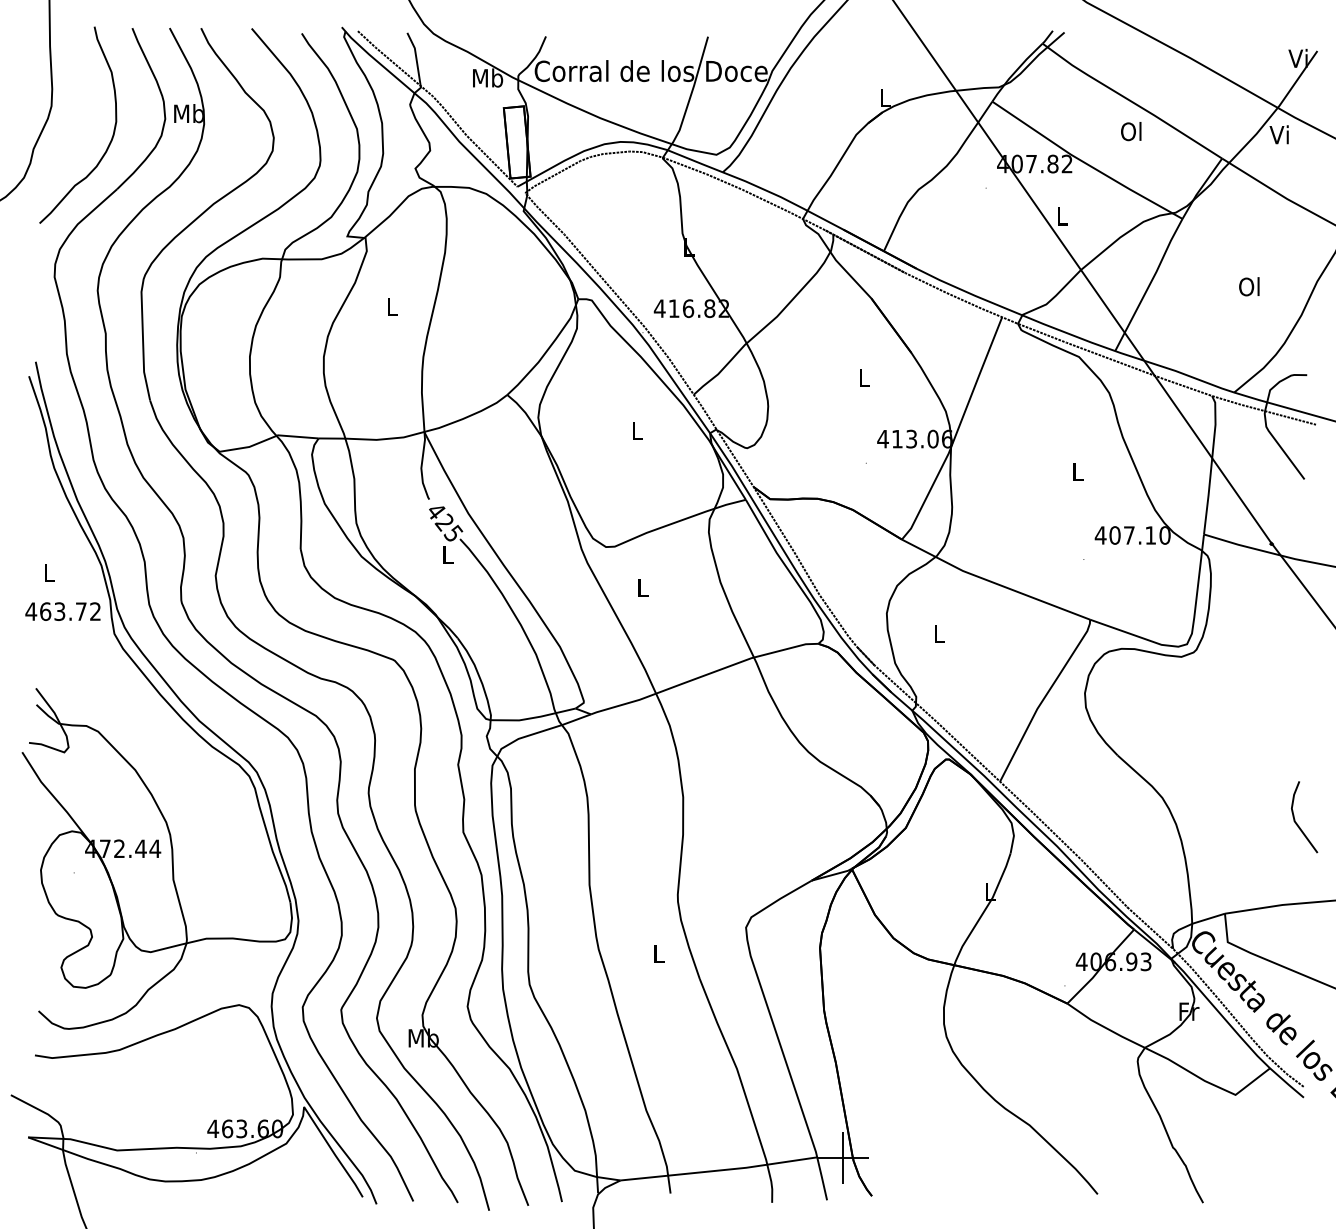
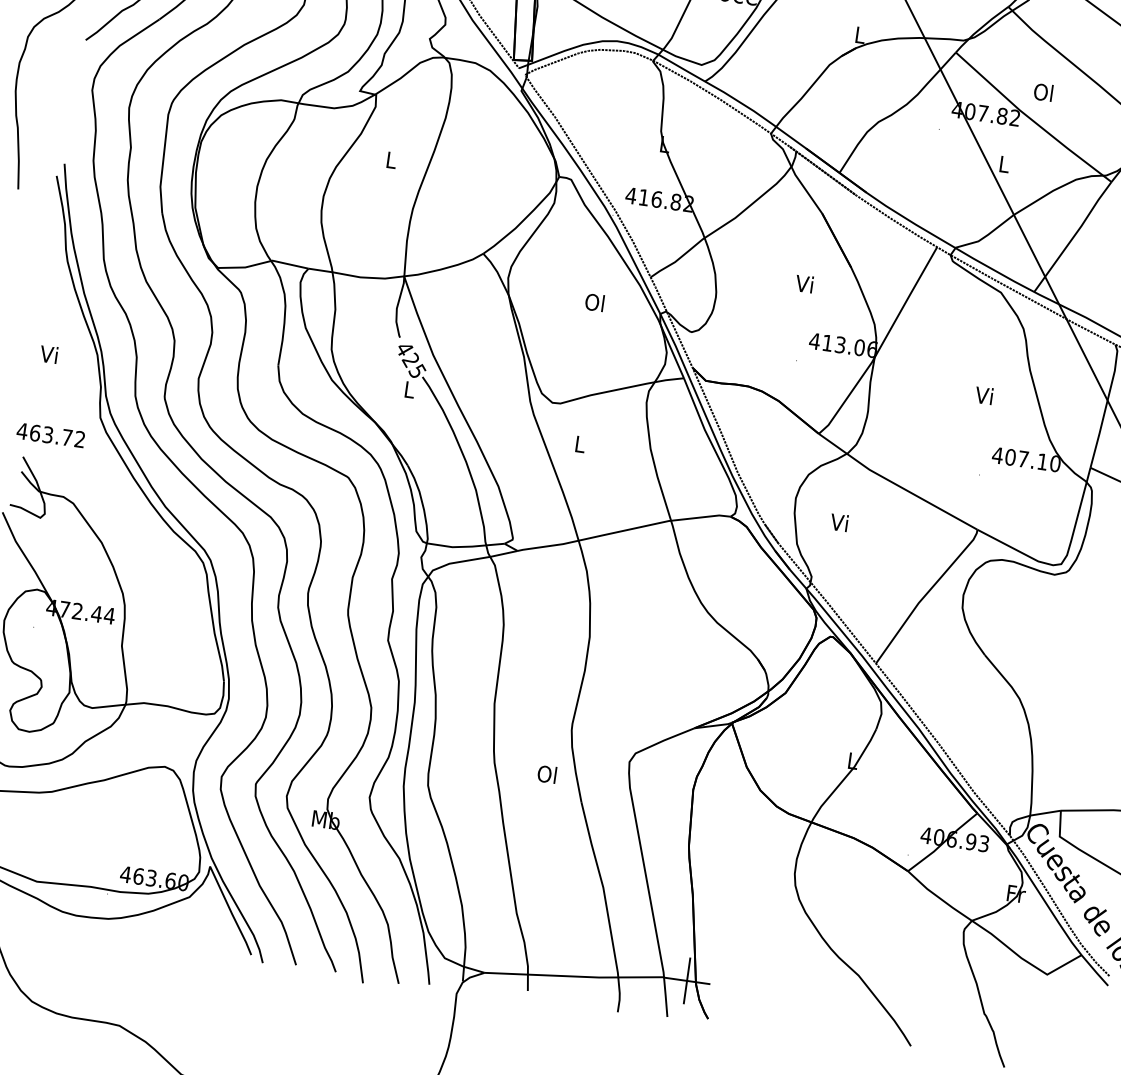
text: (1131, 131) -> (1043, 92), moved
text: (862, 377) -> (804, 283), L -> Vi
text: (636, 430) -> (594, 302), L -> Ol
text: (1075, 471) -> (983, 394), L -> Vi
text: (47, 572) -> (48, 354), L -> Vi
text: (62, 611) -> (50, 435), moved
text: (937, 632) -> (838, 521), L -> Vi
text: (657, 953) -> (546, 773), L -> Ol

